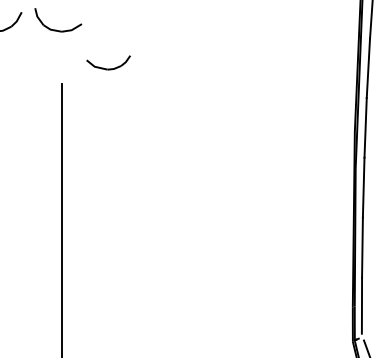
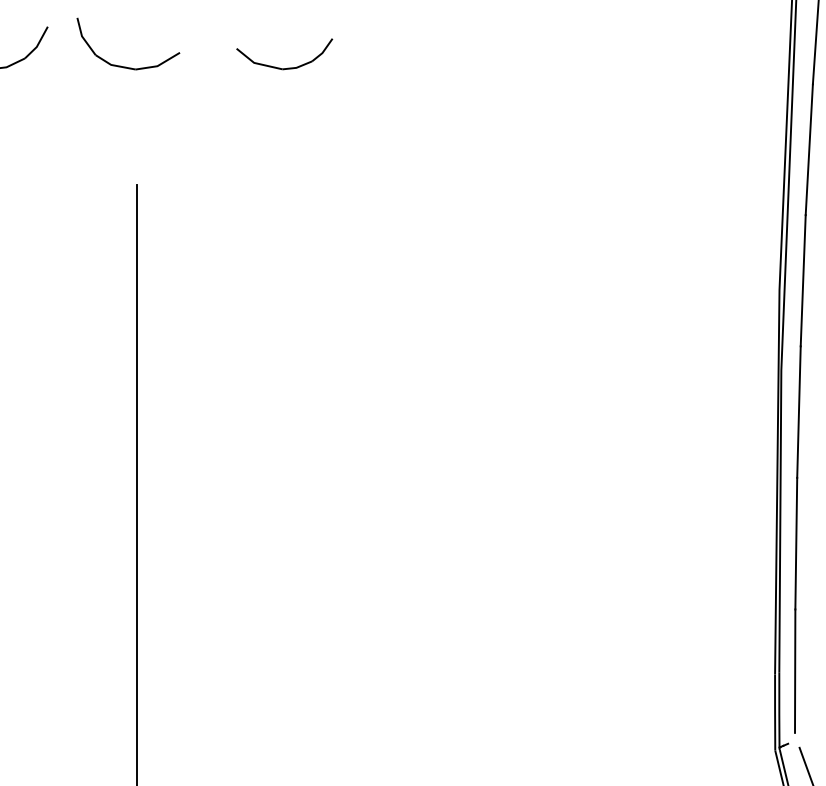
part: (108, 62) -> (284, 53), moved

